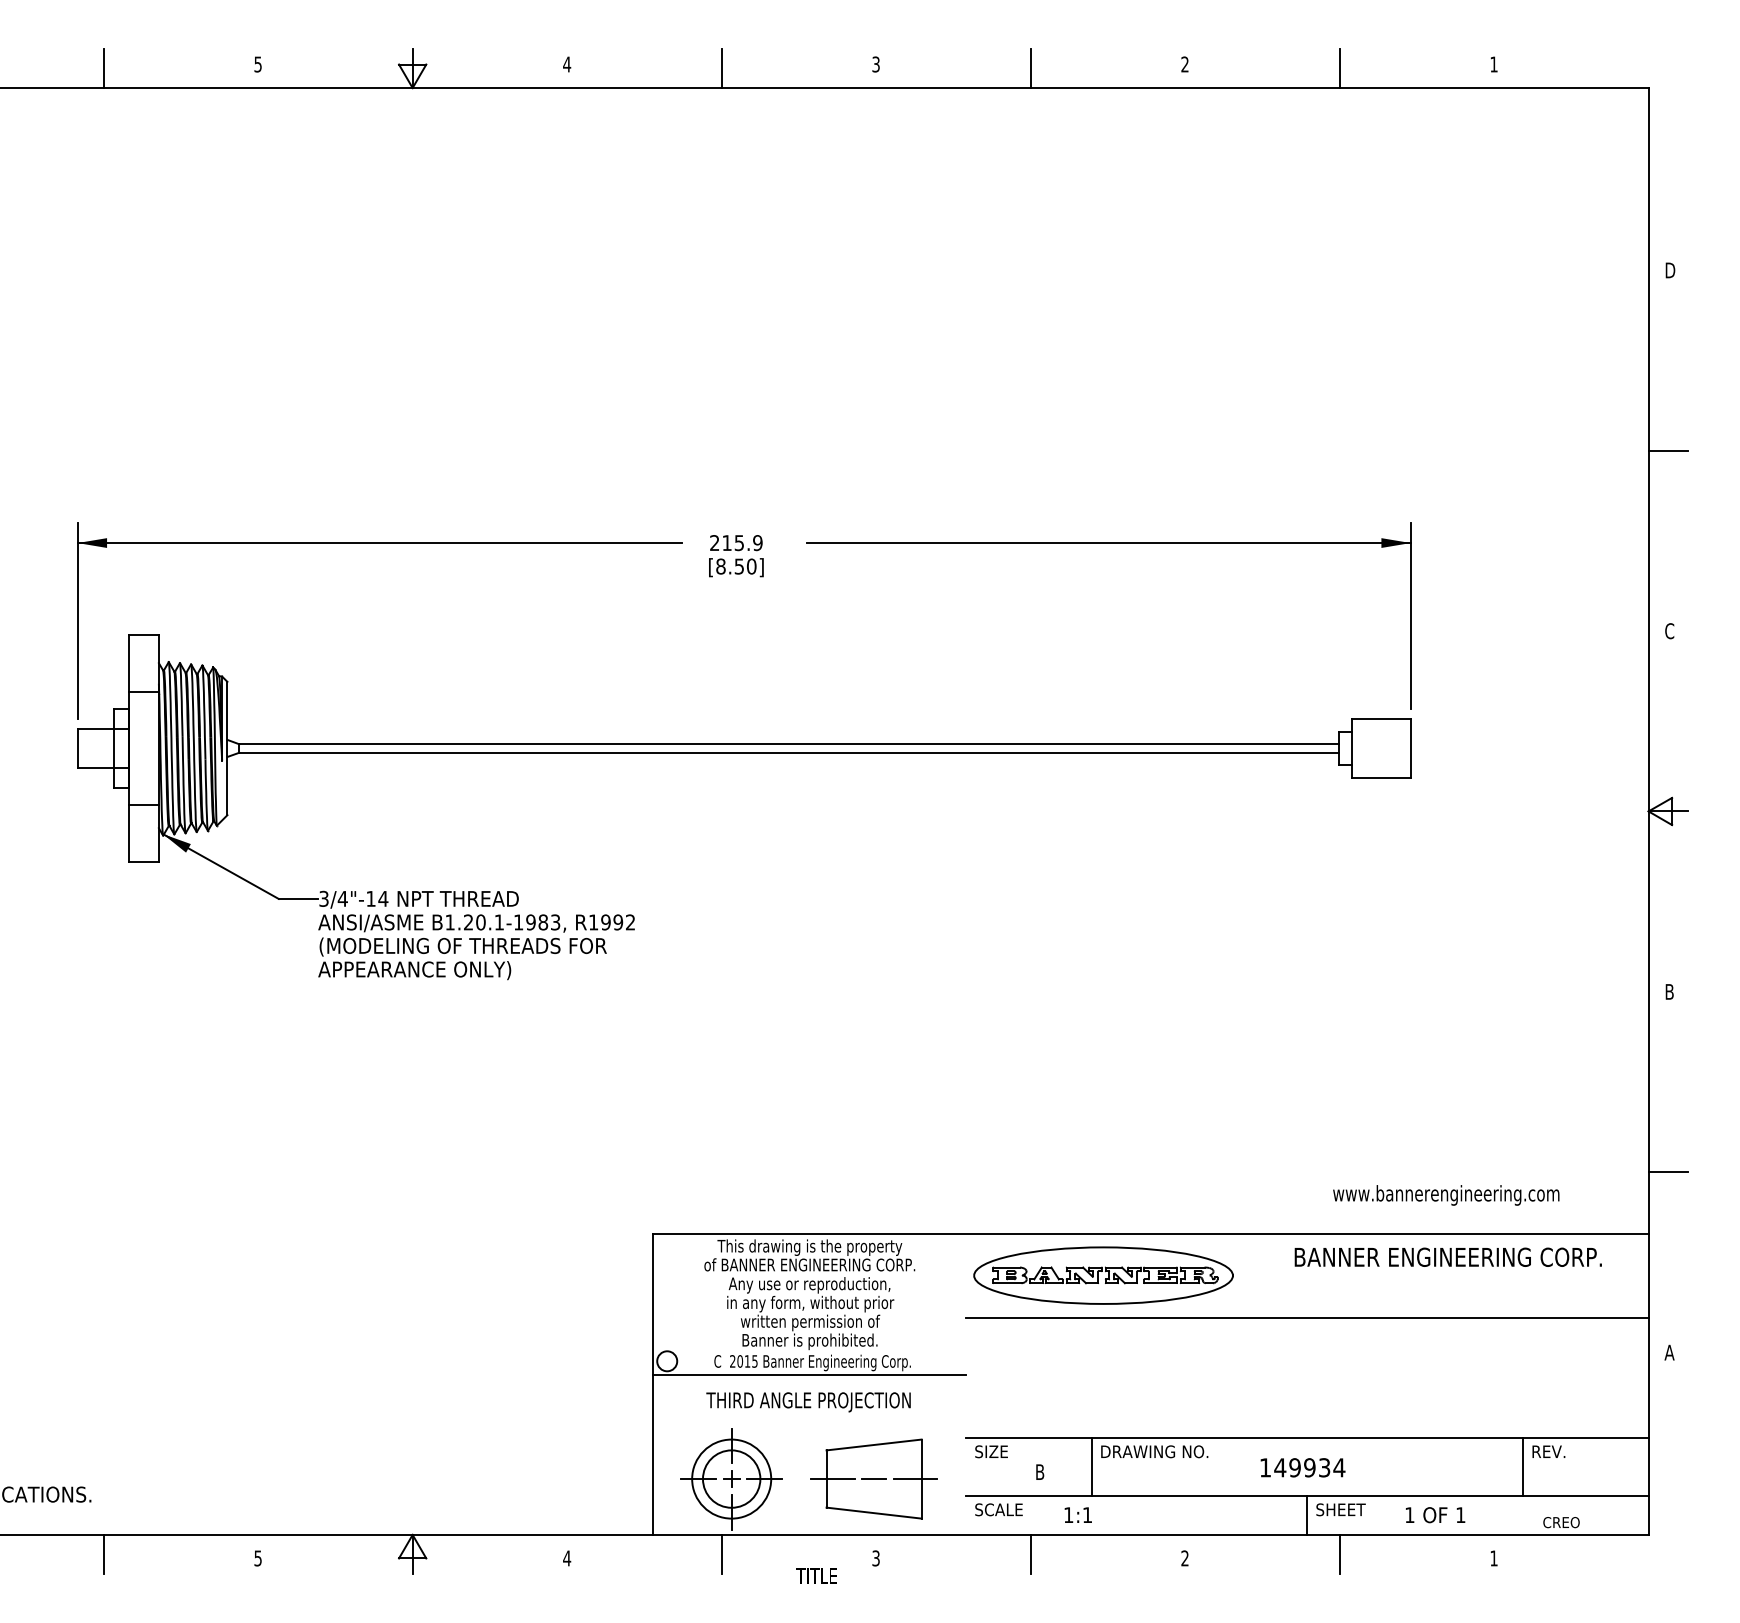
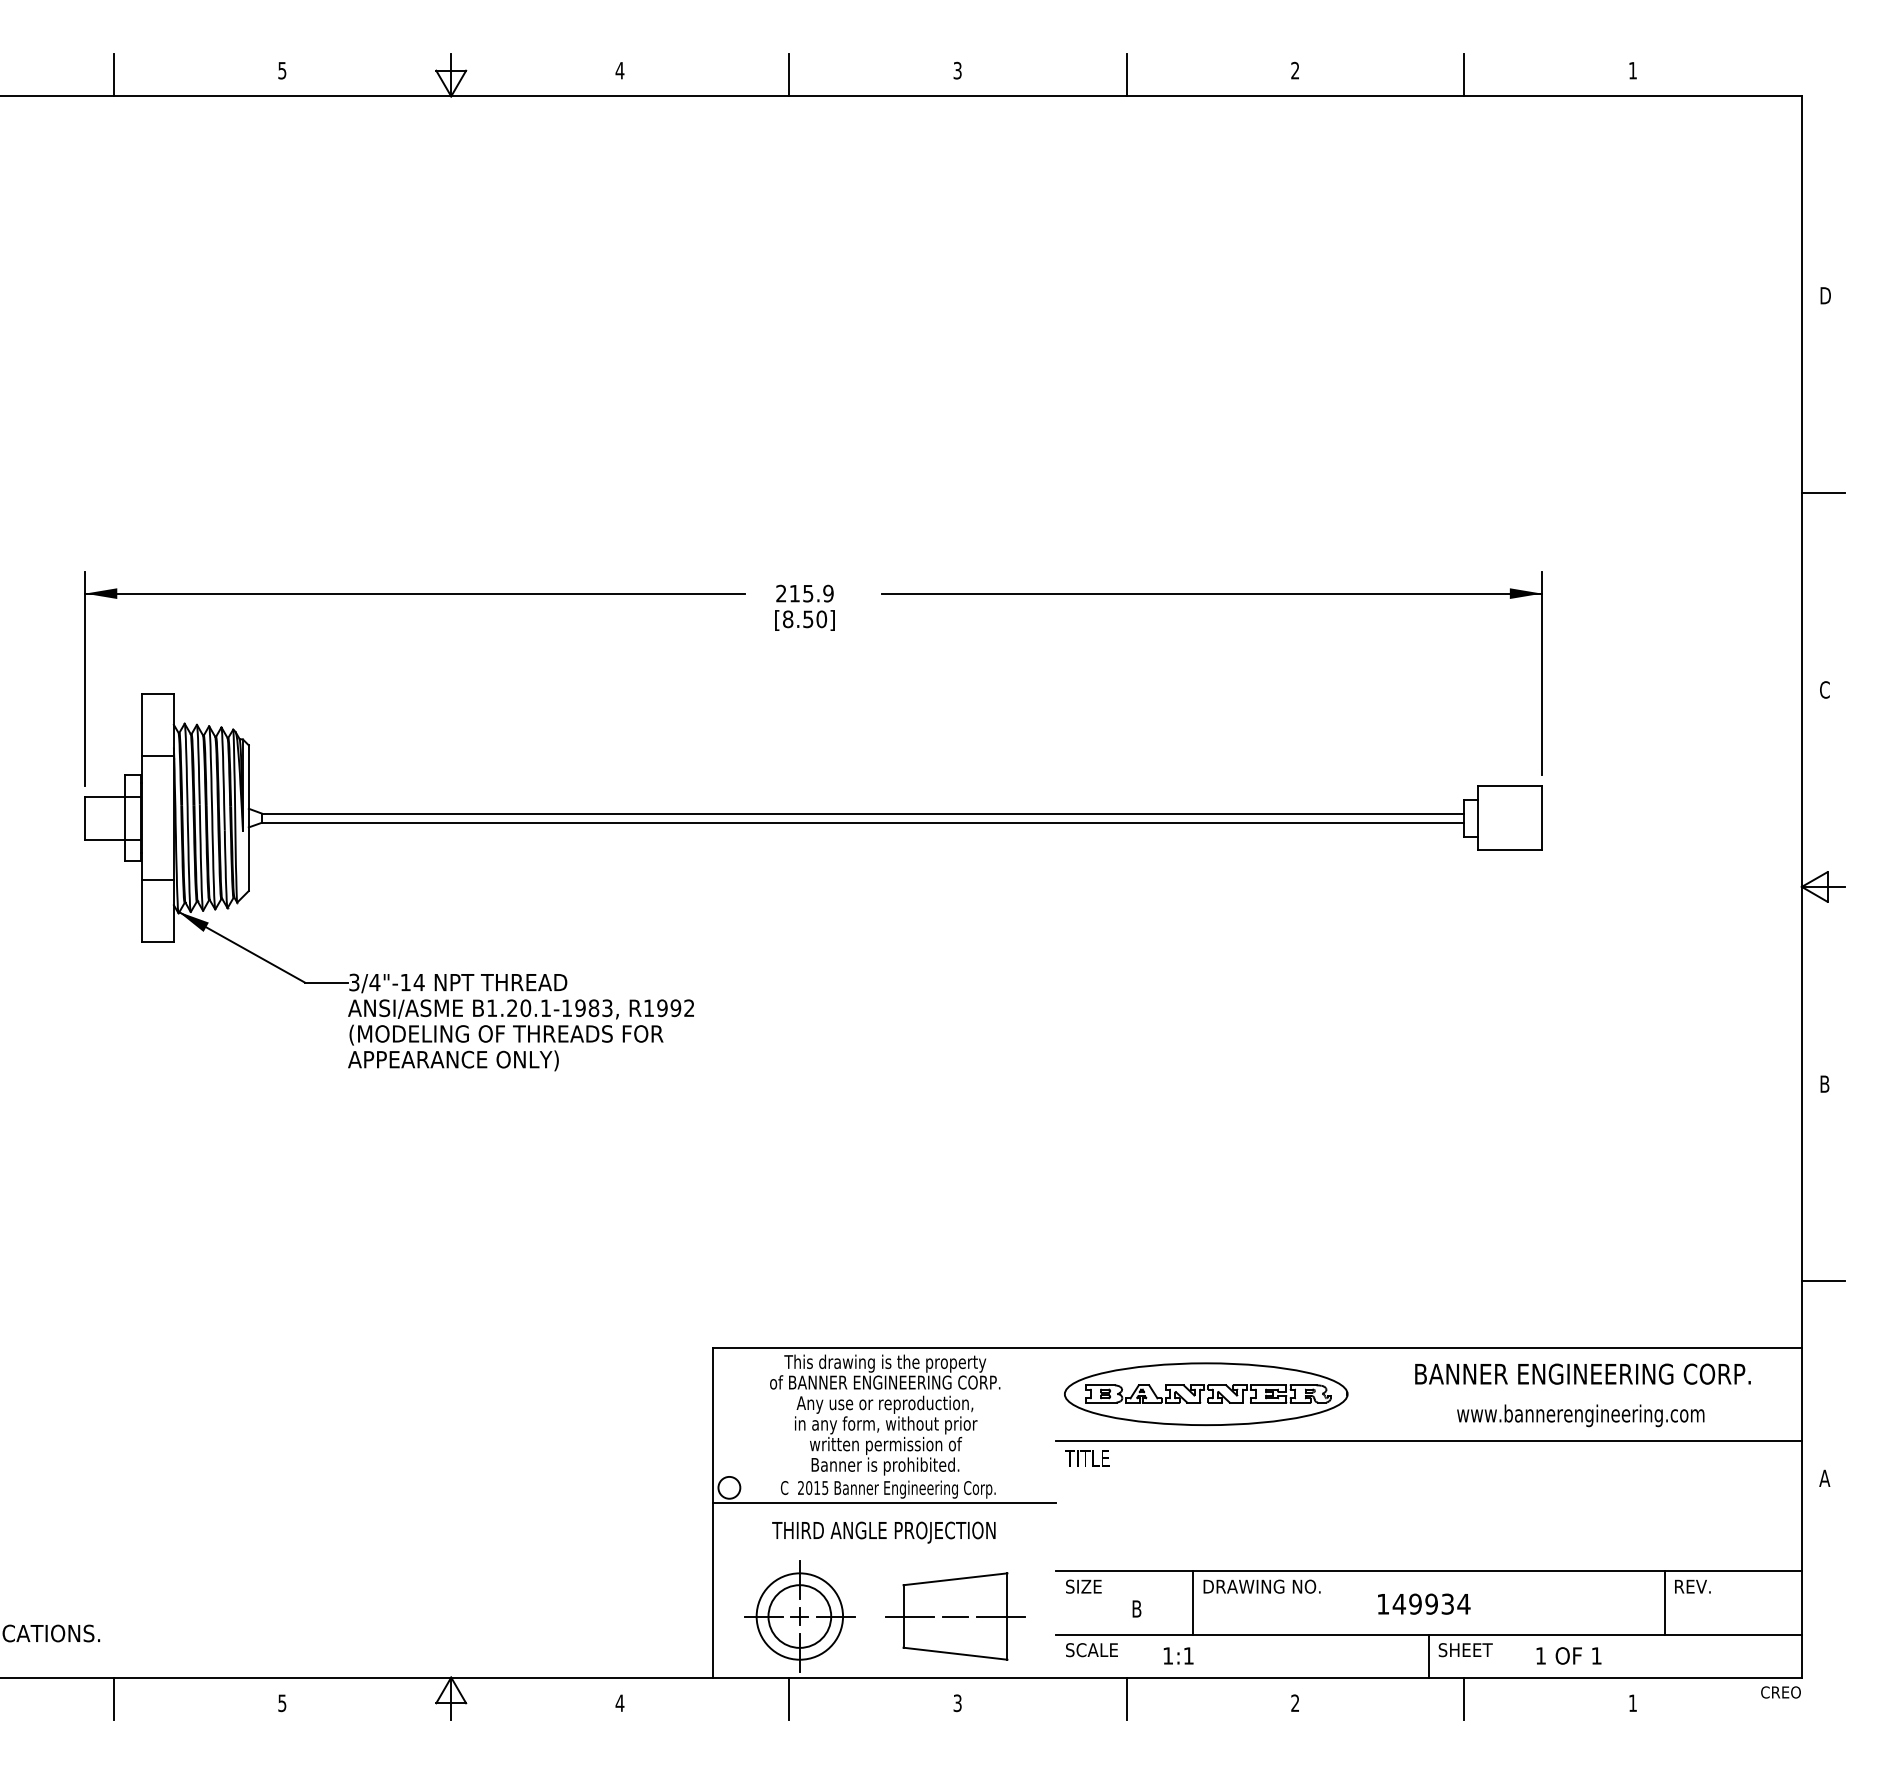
text: (1446, 1195) -> (1580, 1415), moved
text: (1561, 1522) -> (1780, 1692), moved
text: (816, 1575) -> (1087, 1457), moved

